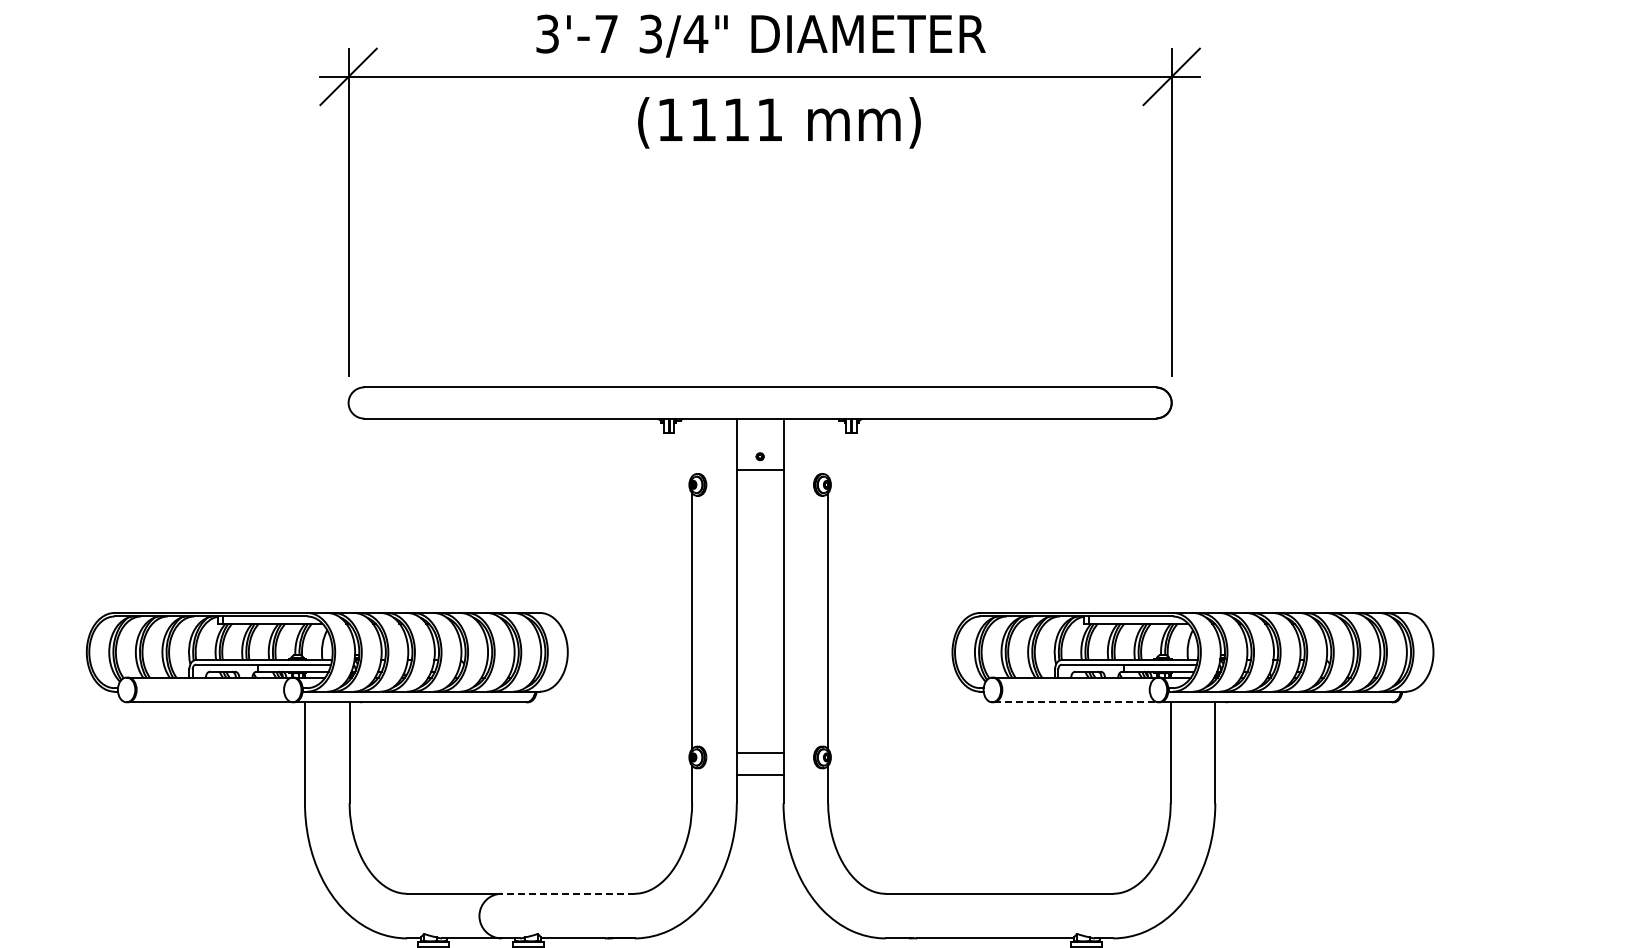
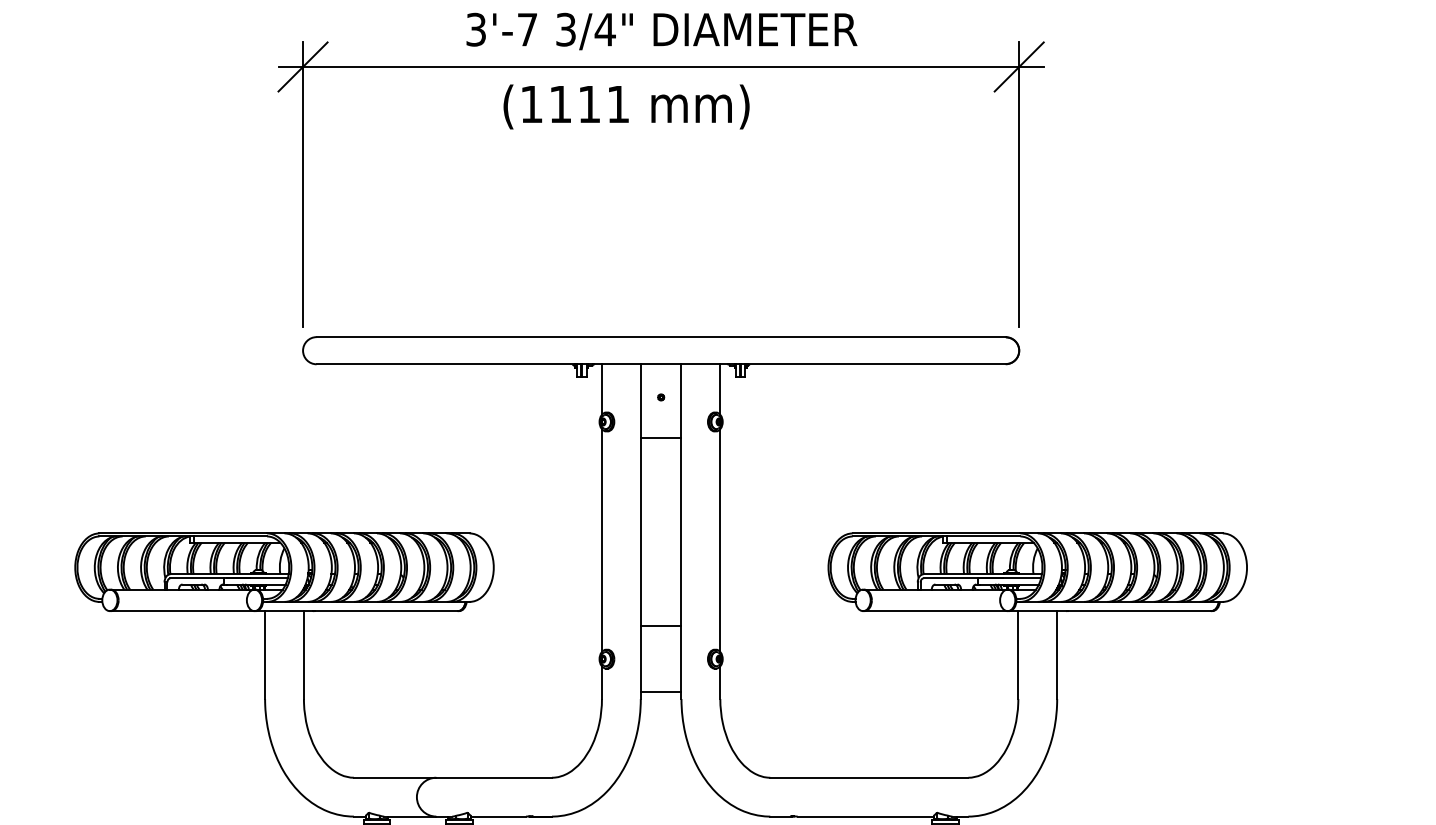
text: (779, 122) -> (626, 106), moved
line: (692, 447) -> (602, 389), added
line: (828, 447) -> (720, 389), added
line: (759, 469) -> (660, 438), moved
line: (1076, 702) -> (936, 611), dashed -> solid
line: (759, 753) -> (660, 692), moved
line: (759, 774) -> (660, 626), moved
line: (567, 893) -> (493, 777), dashed -> solid

